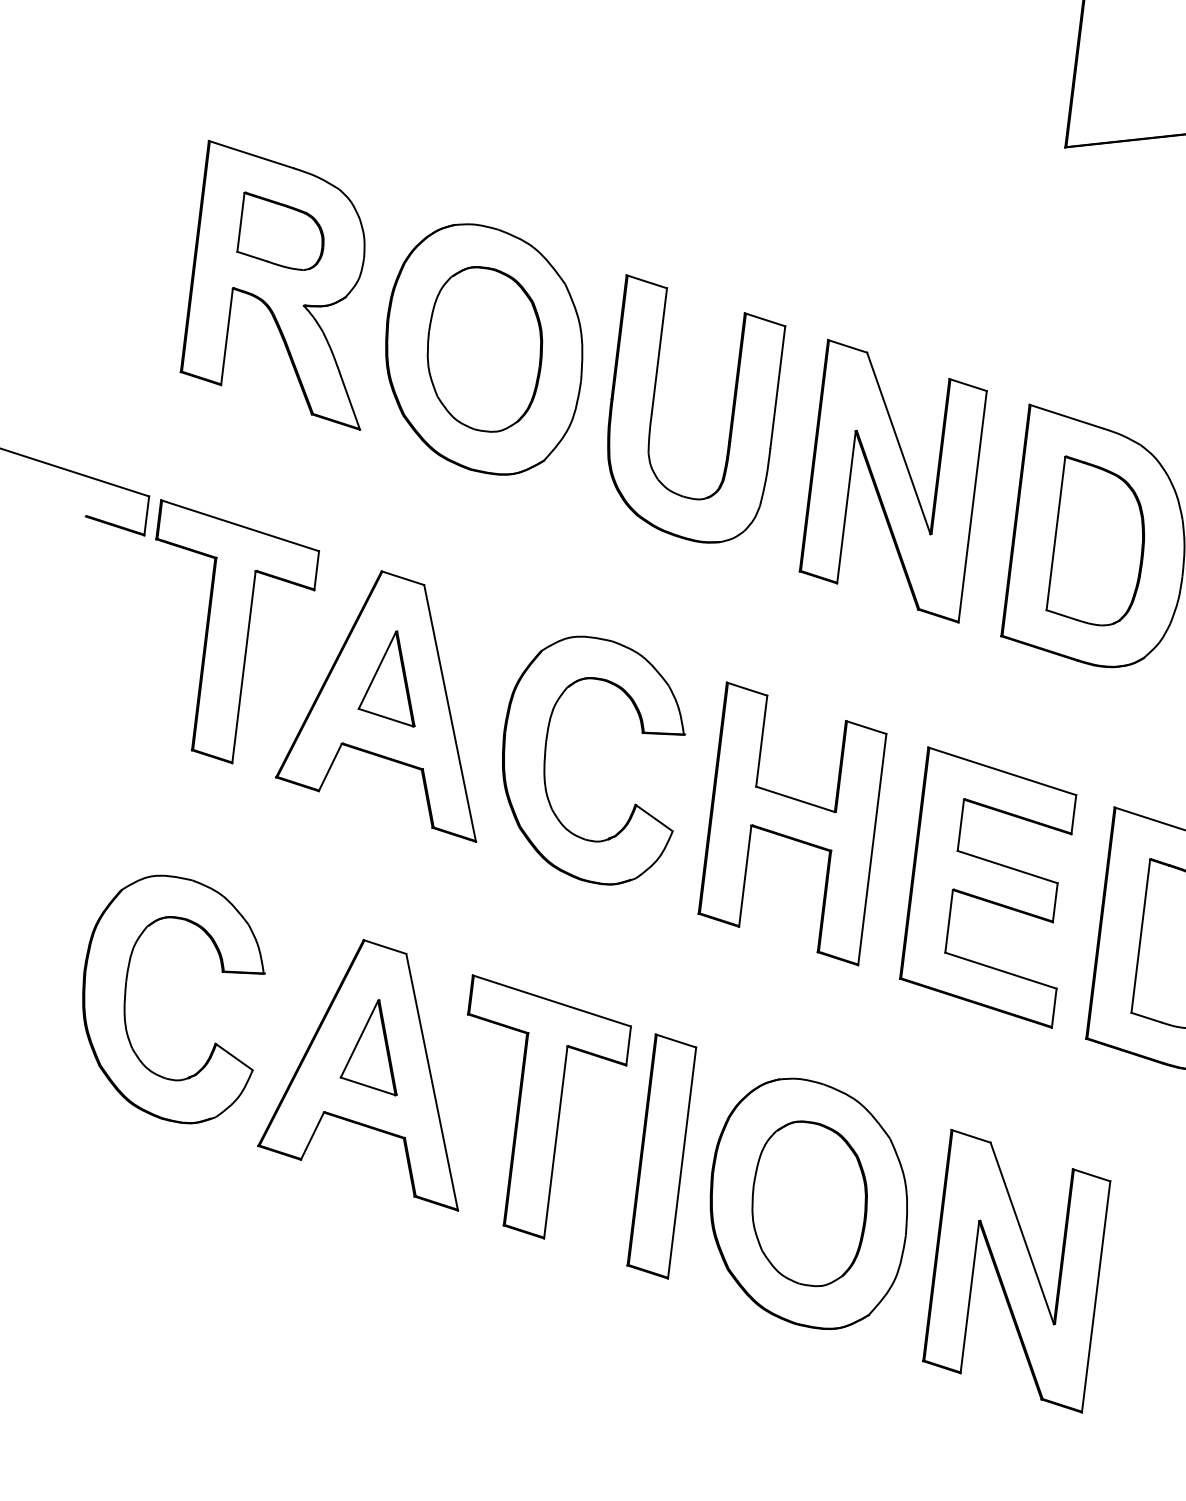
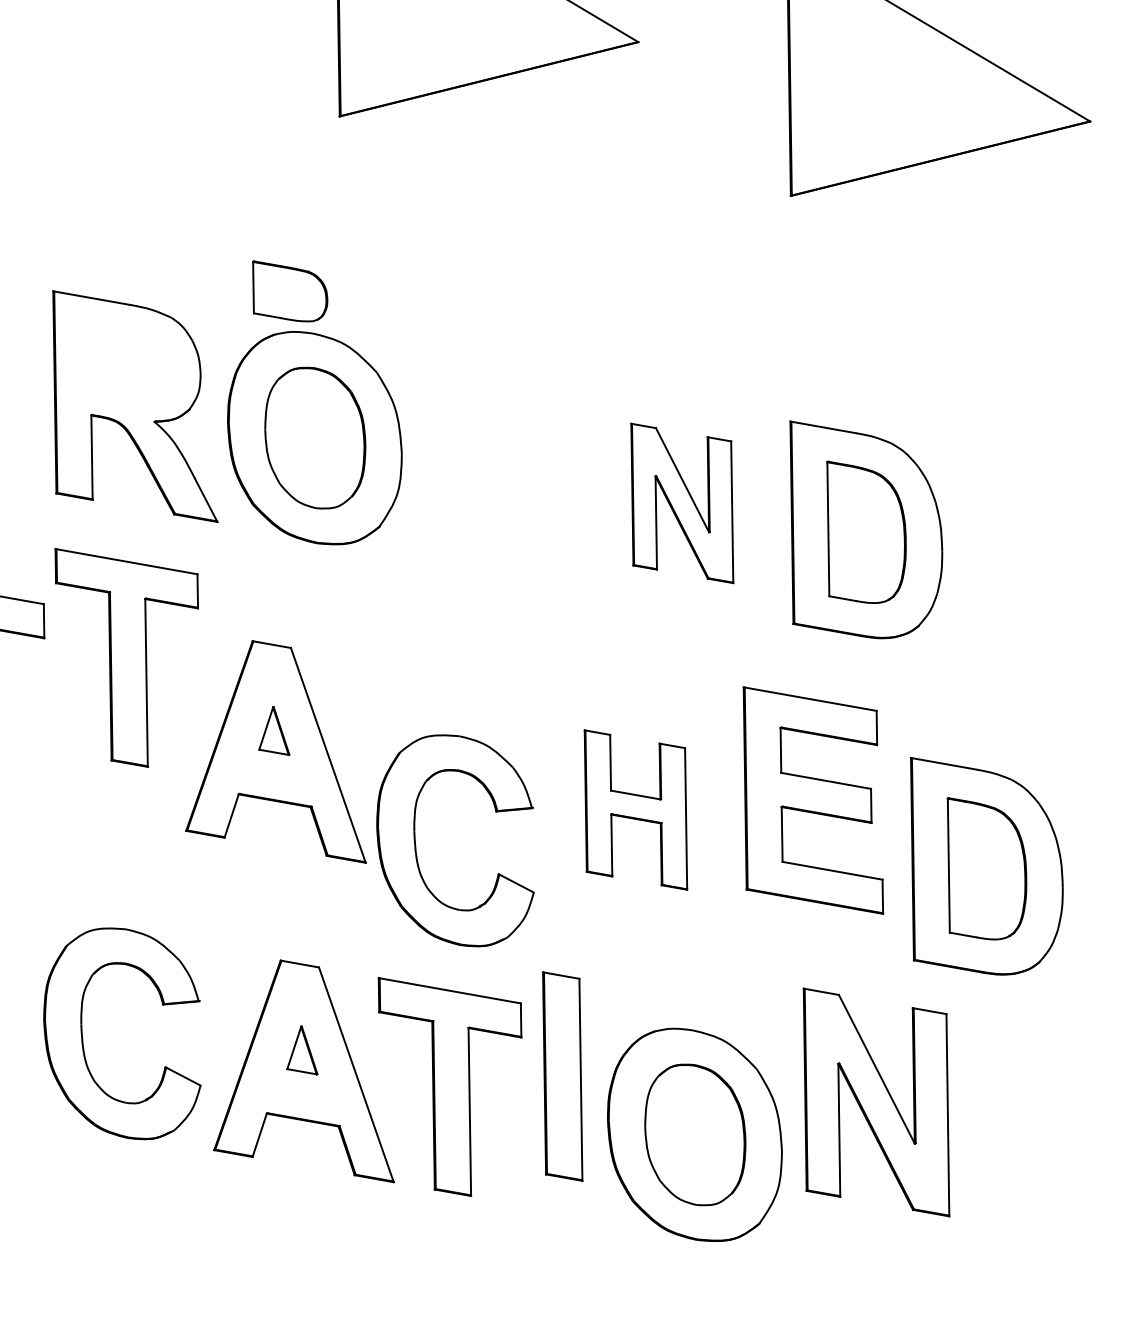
part: (282, 232) -> (290, 291), moved
part: (653, 406) -> (467, 467), removed
part: (893, 481) -> (682, 503), size x0.7
part: (225, 635) -> (126, 657), moved
part: (392, 676) -> (274, 730), size x0.6
part: (546, 759) -> (416, 845), moved
part: (792, 823) -> (635, 809), size x0.7
part: (990, 887) -> (813, 800), moved
part: (374, 1046) -> (302, 1050), size x0.6
part: (661, 1156) -> (562, 1076), moved
part: (1016, 1271) -> (876, 1102), moved

